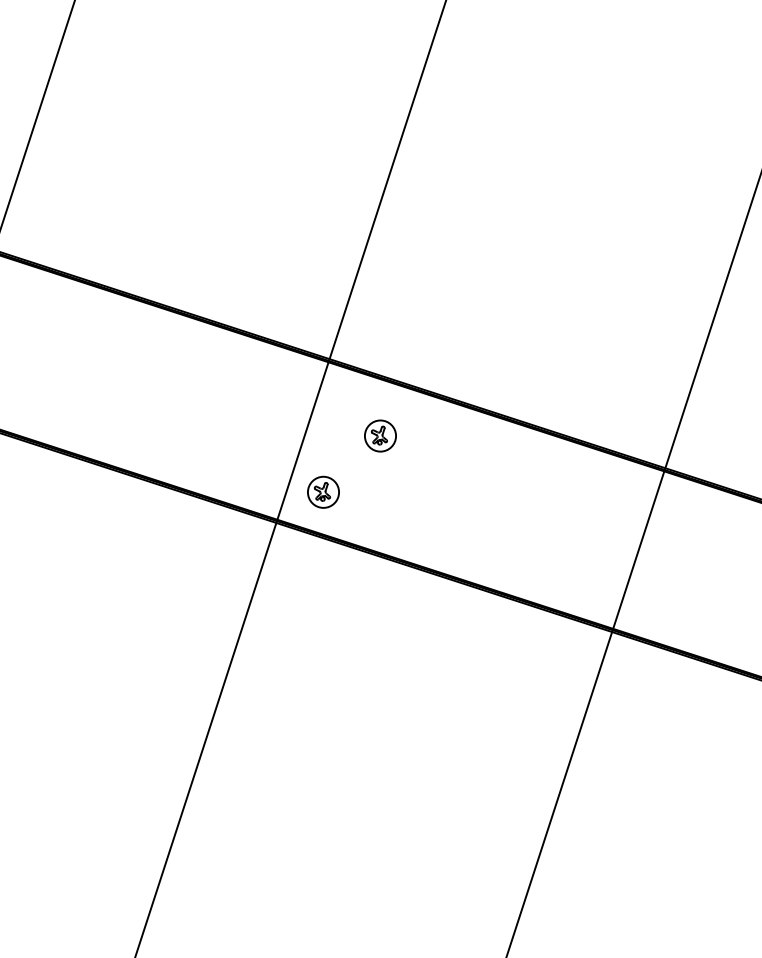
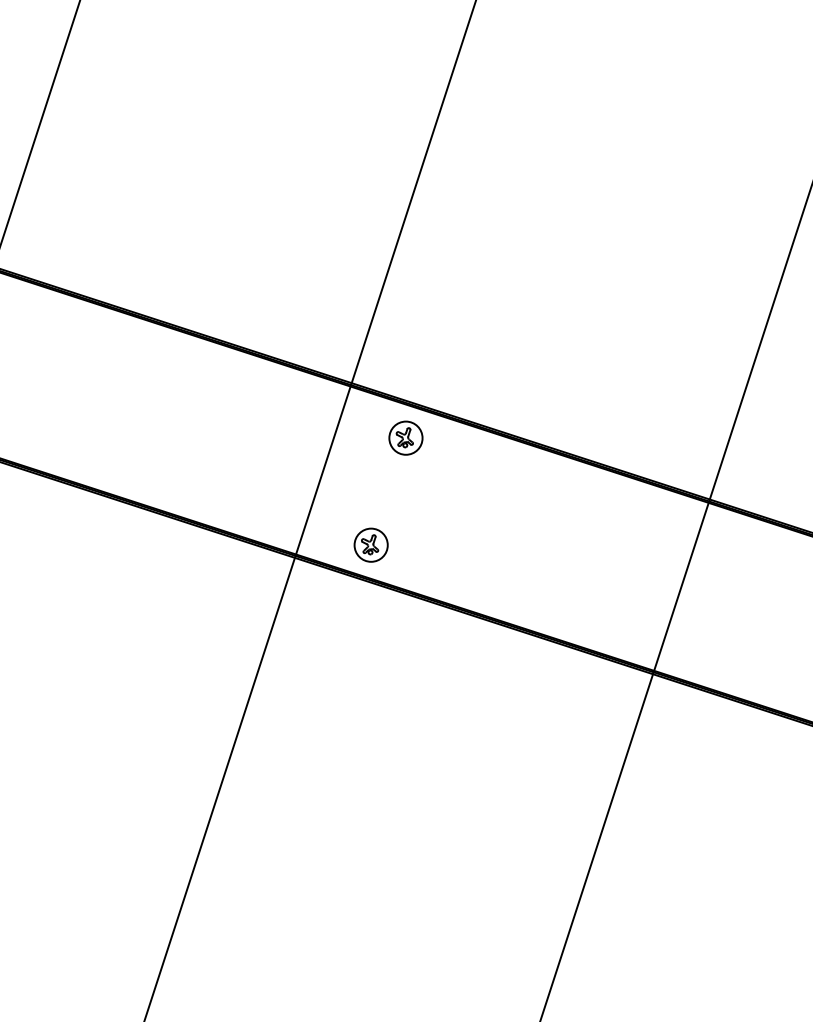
part: (380, 435) -> (405, 437), moved
part: (322, 491) -> (370, 544), moved

